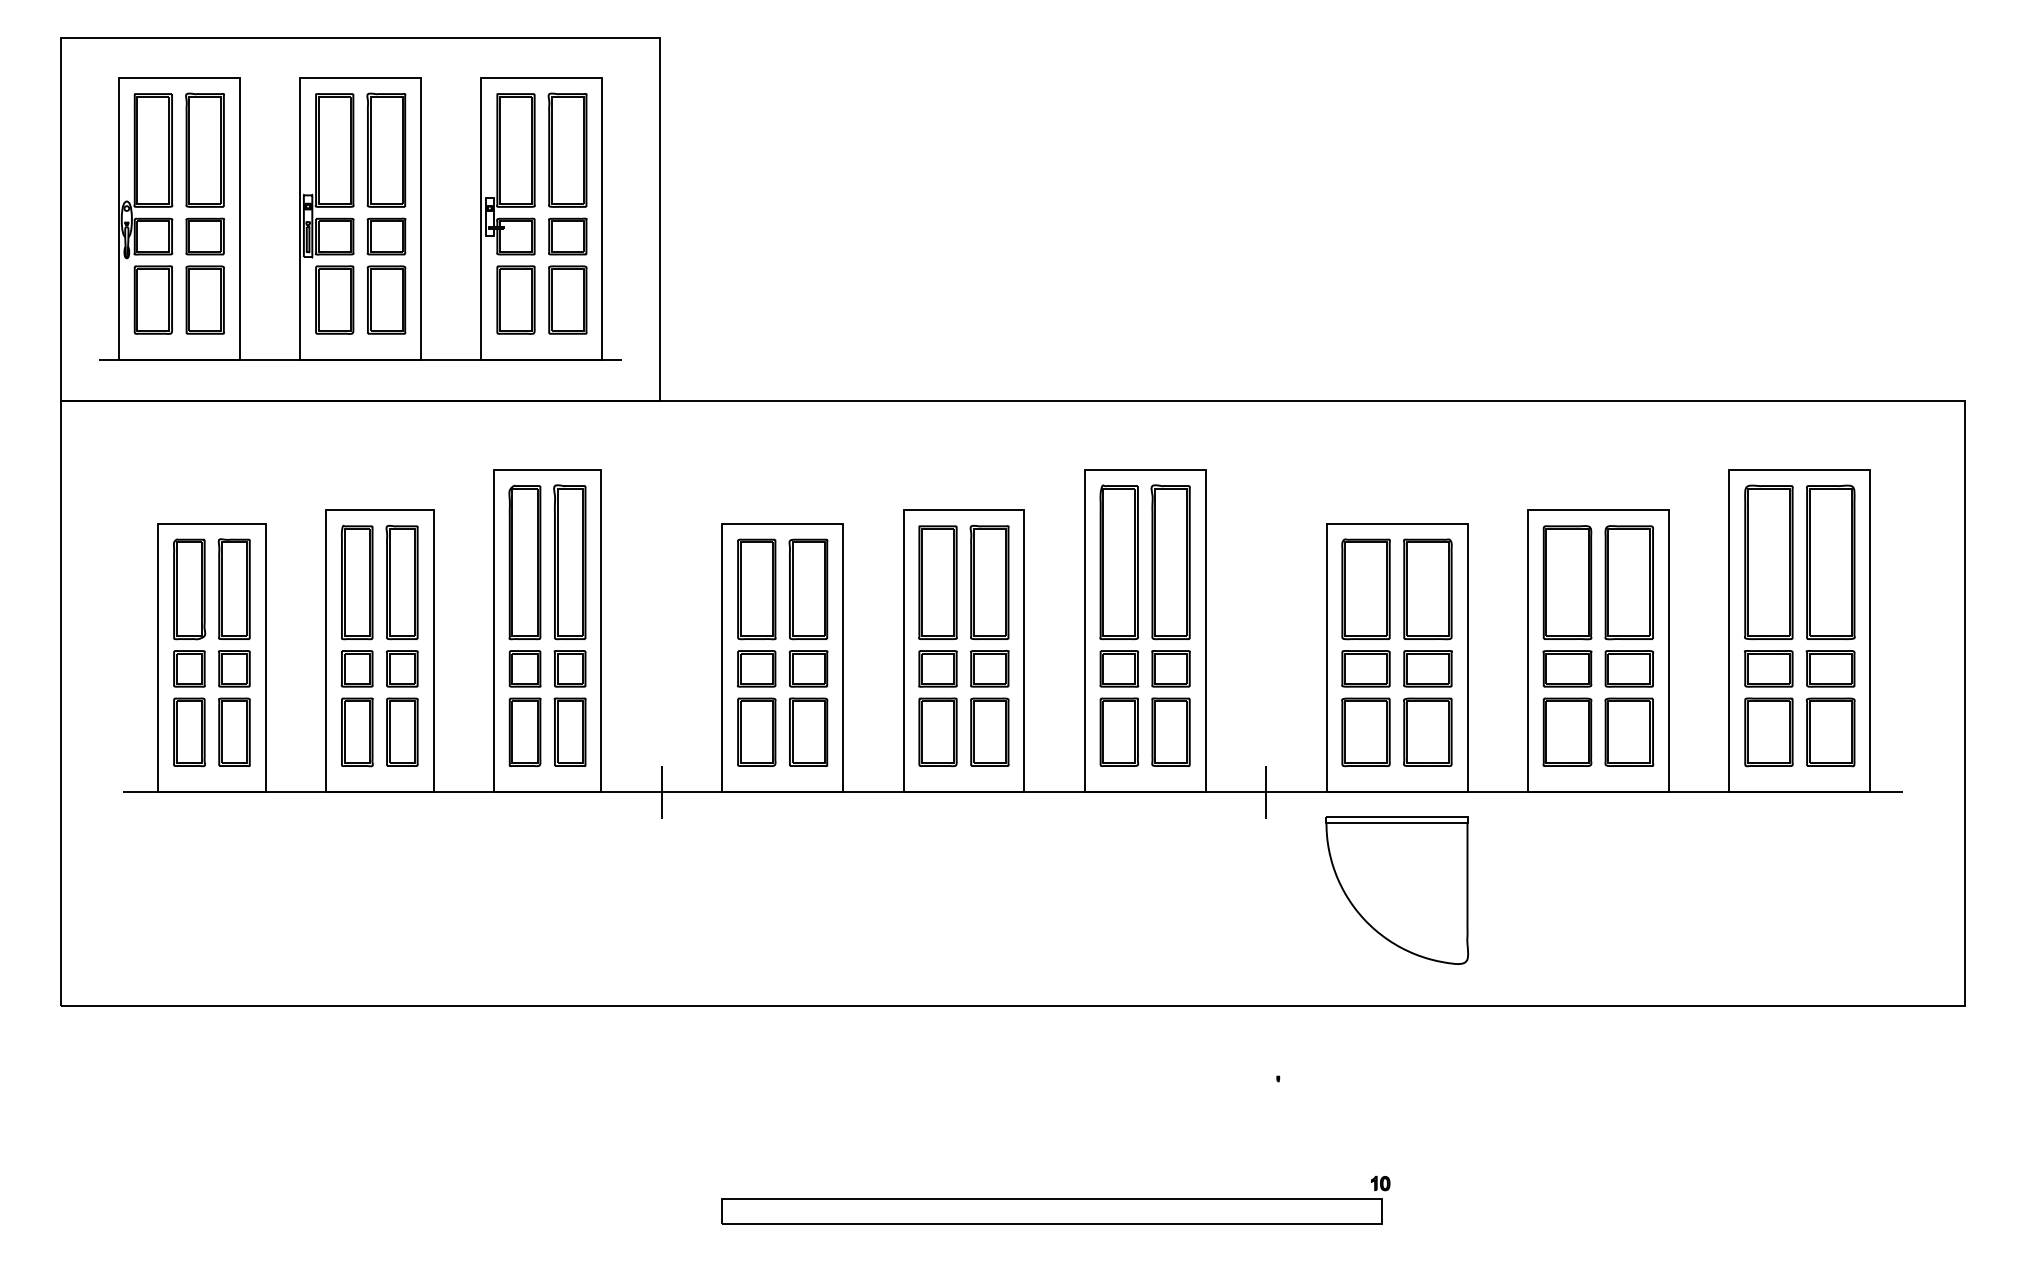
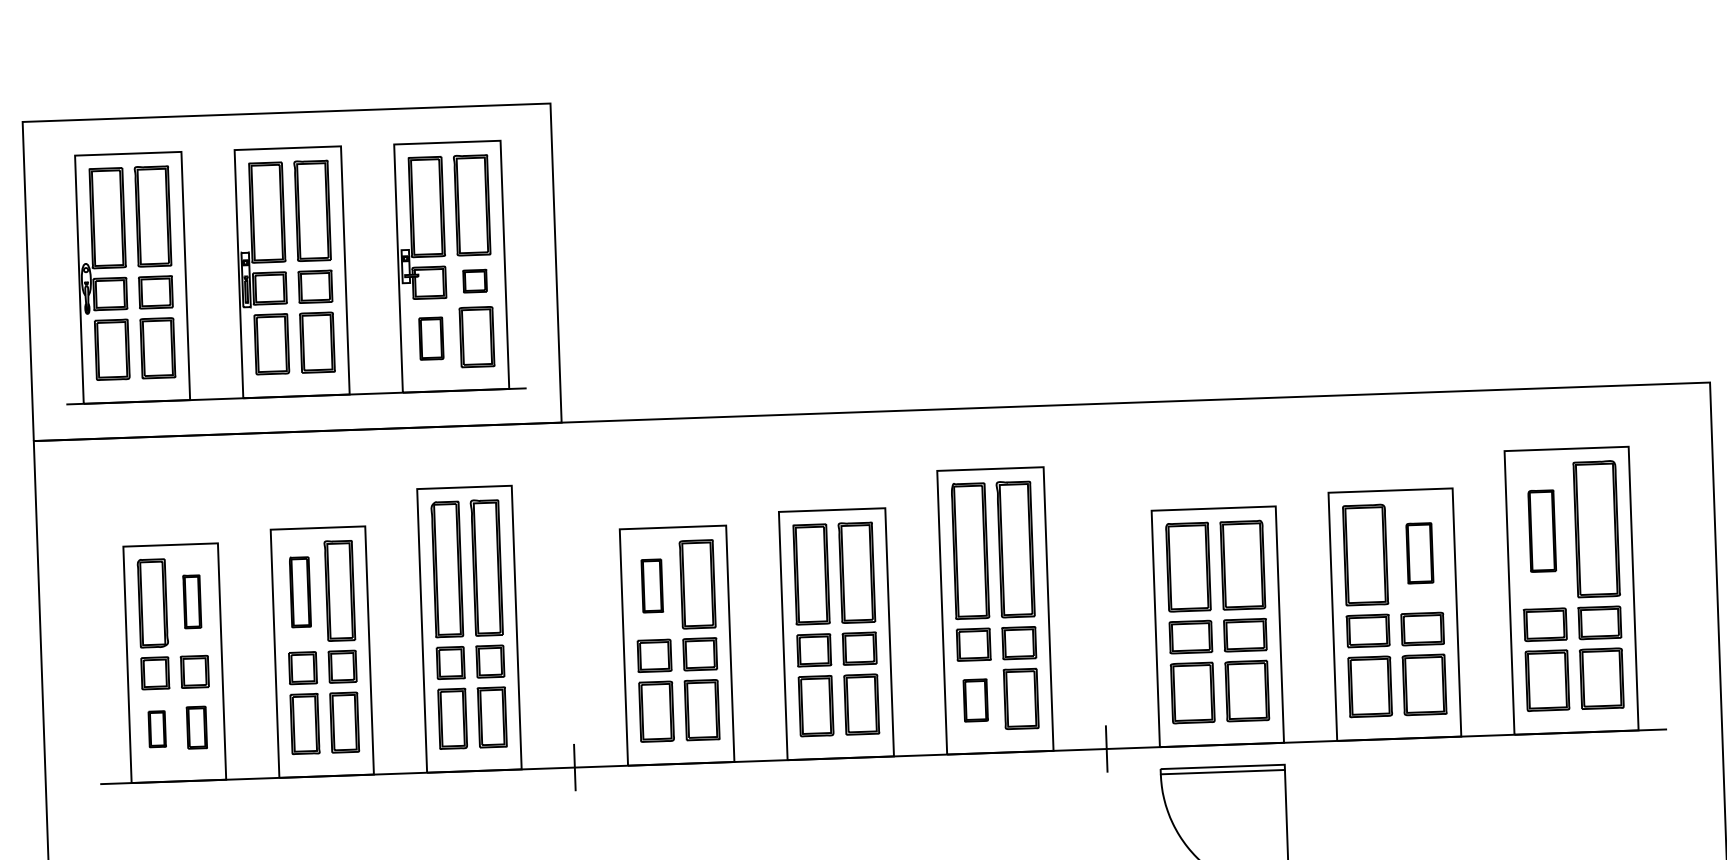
part: (567, 236) -> (474, 281), size x0.7
part: (515, 299) -> (430, 338), size x0.7
part: (1768, 562) -> (1541, 531), size x0.6
part: (357, 582) -> (300, 592), size x0.7
part: (1628, 582) -> (1419, 553), size x0.6
part: (233, 588) -> (191, 601), size x0.6
part: (756, 589) -> (651, 586), size x0.6
part: (234, 731) -> (196, 727), size x0.7
part: (1119, 731) -> (975, 699), size x0.7
part: (189, 732) -> (157, 729), size x0.6

